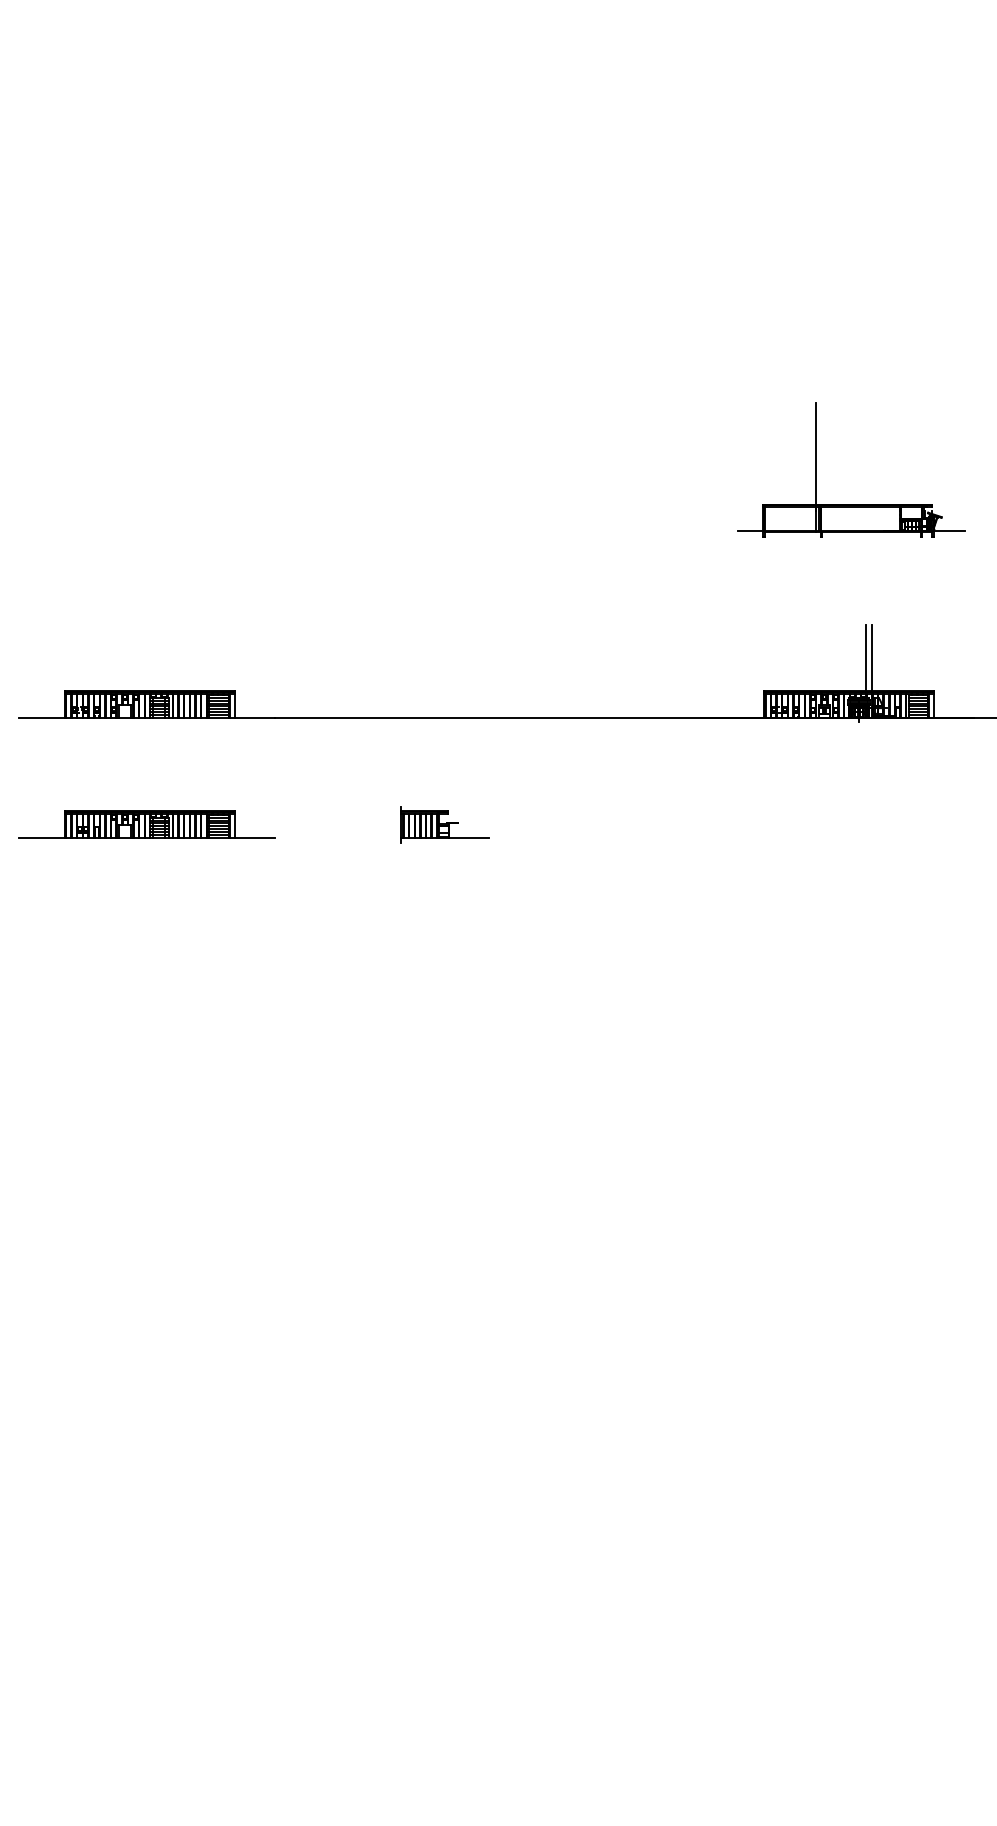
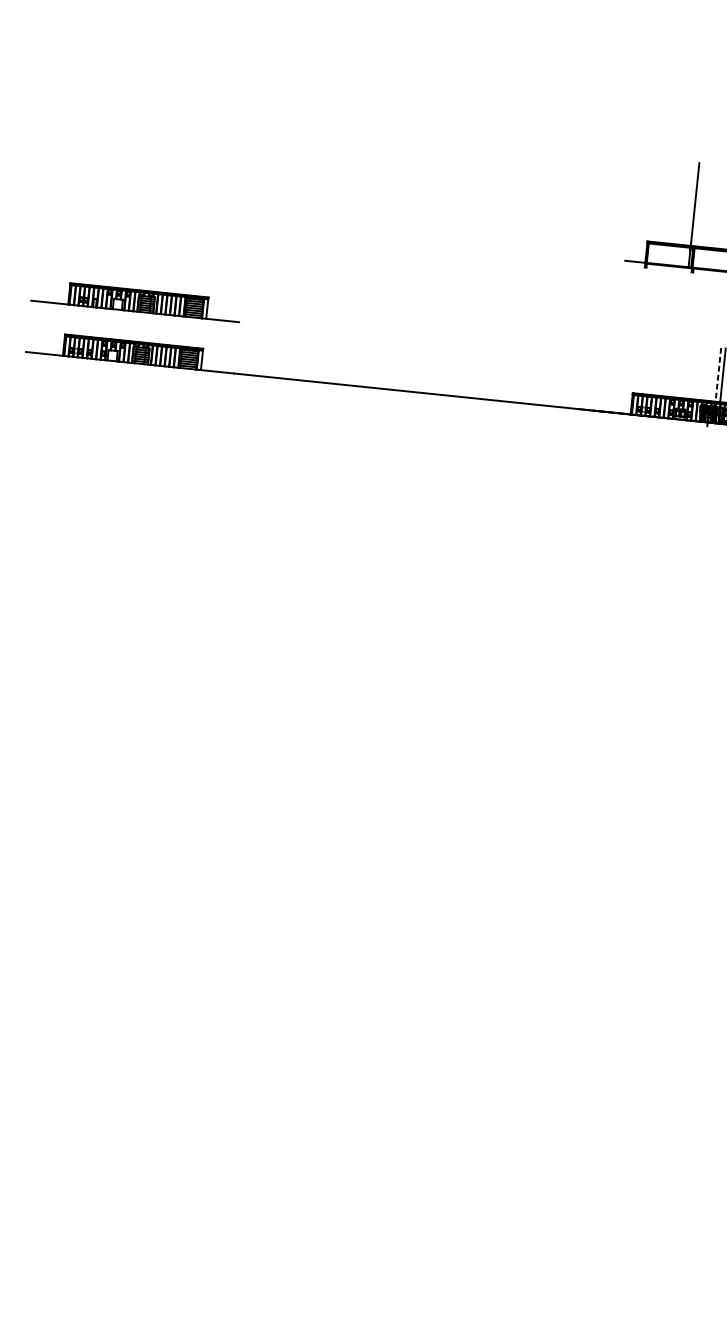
line: (866, 662) -> (718, 378), solid -> dashed
part: (146, 824) -> (135, 300), moved
part: (444, 824) -> (362, 474), removed

